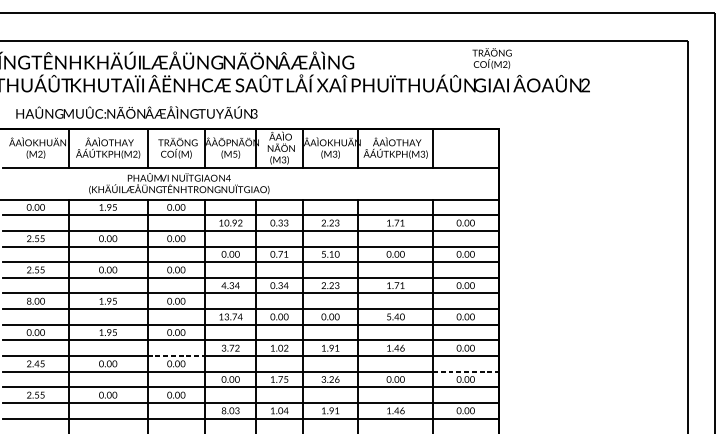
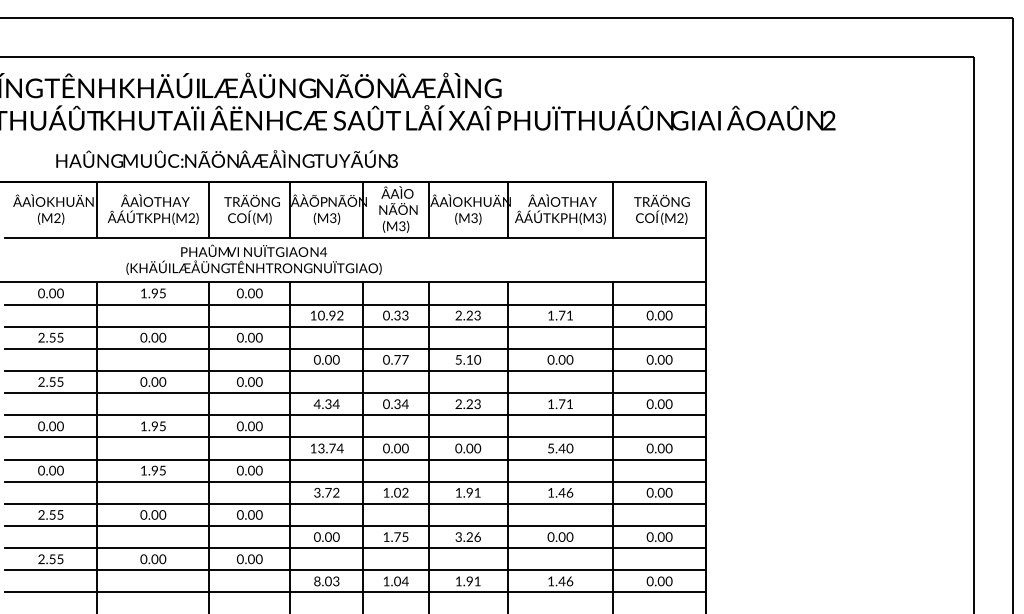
text: (491, 58) -> (661, 209), moved
text: (136, 112) -> (226, 158), moved
text: (235, 153) -> (333, 217), NÃÖN^J(M5) -> NÃÖN^J(M3)
text: (286, 254) -> (405, 359), 0.71 -> 0.77
text: (29, 301) -> (41, 426), 8.00 -> 0.00
line: (176, 355) -> (249, 503), dashed -> solid
text: (36, 363) -> (52, 514), 2.45 -> 2.55
line: (466, 372) -> (660, 526), dashed -> solid

